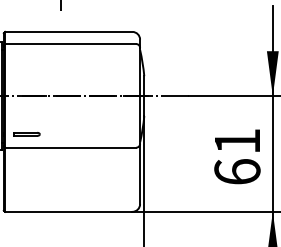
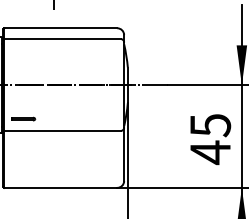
text: (237, 157) -> (210, 139), 61 -> 45

